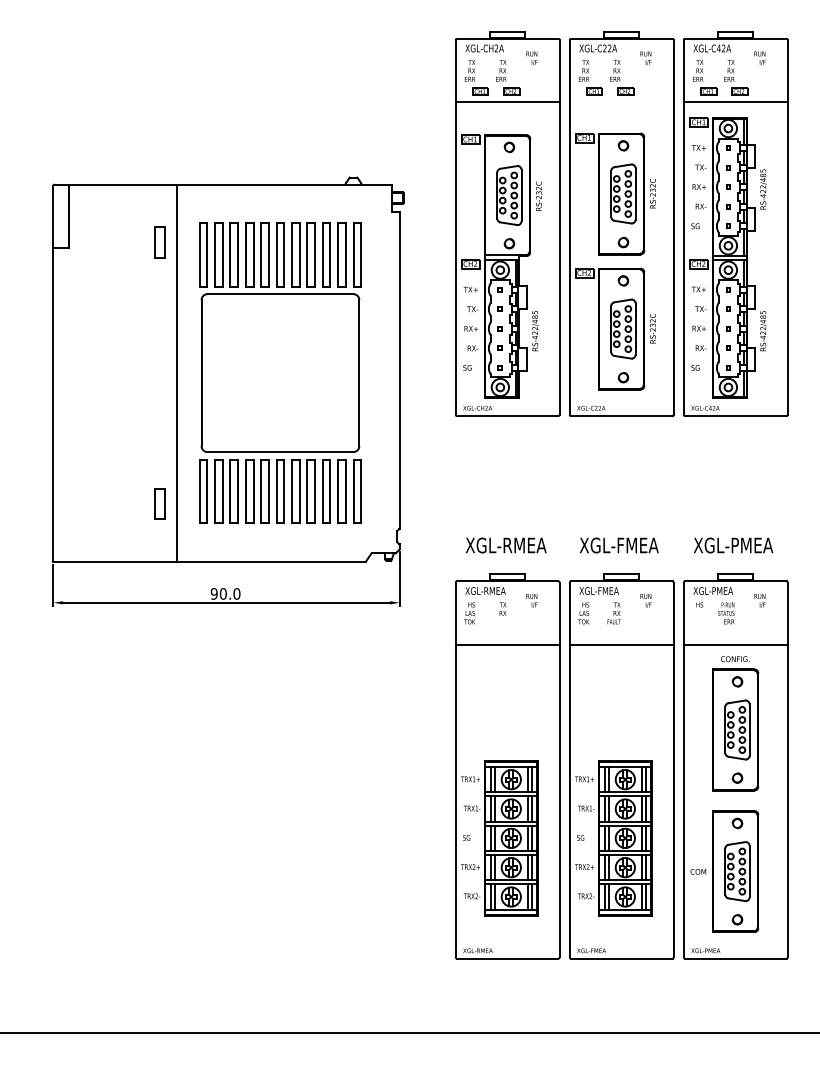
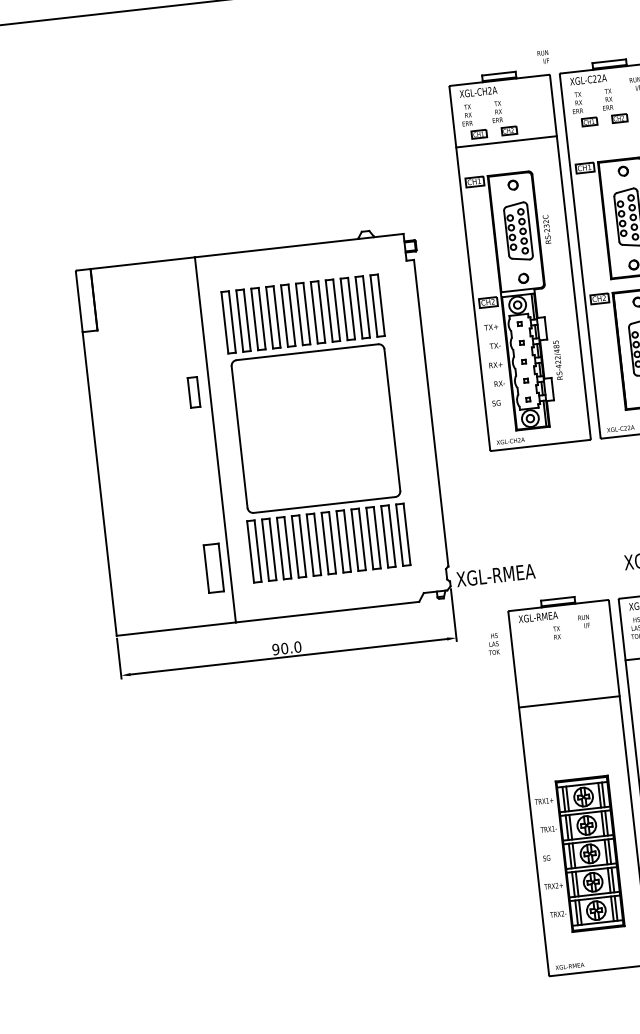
text: (531, 58) -> (542, 57), moved
part: (159, 242) -> (193, 392), moved
part: (159, 503) -> (213, 567), size x1.6
text: (505, 545) -> (495, 575), moved
text: (469, 613) -> (493, 644), moved
line: (507, 644) -> (569, 701), moved

